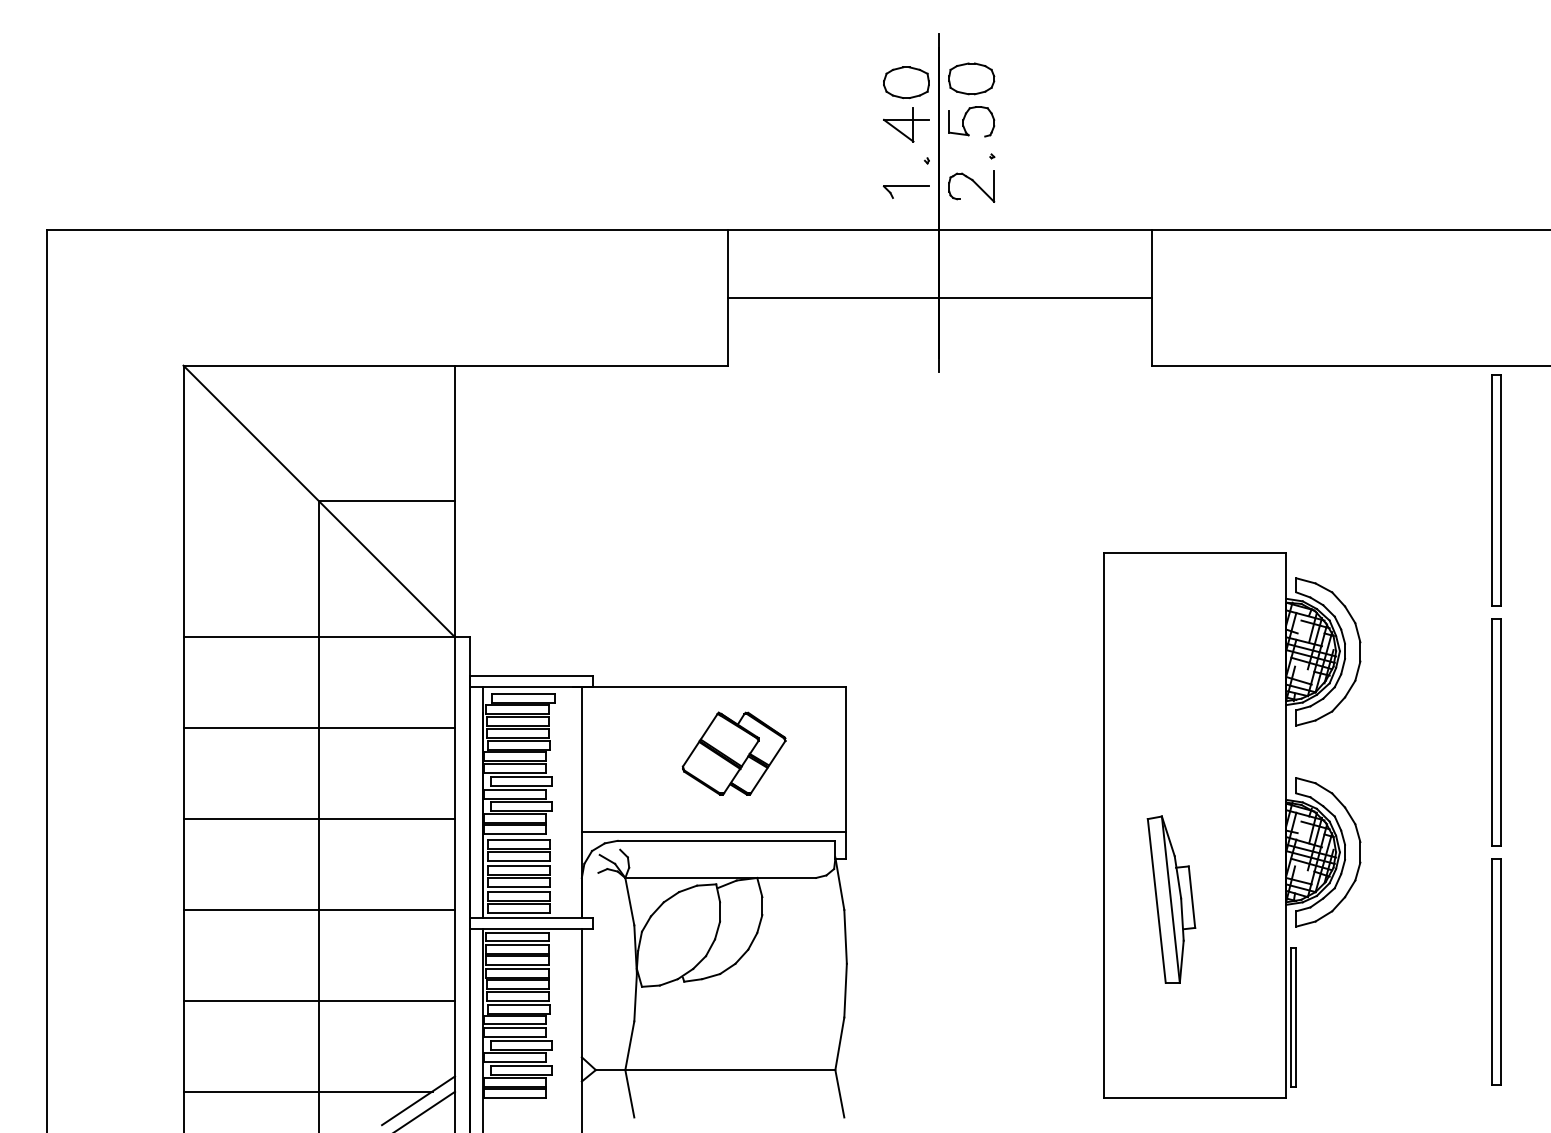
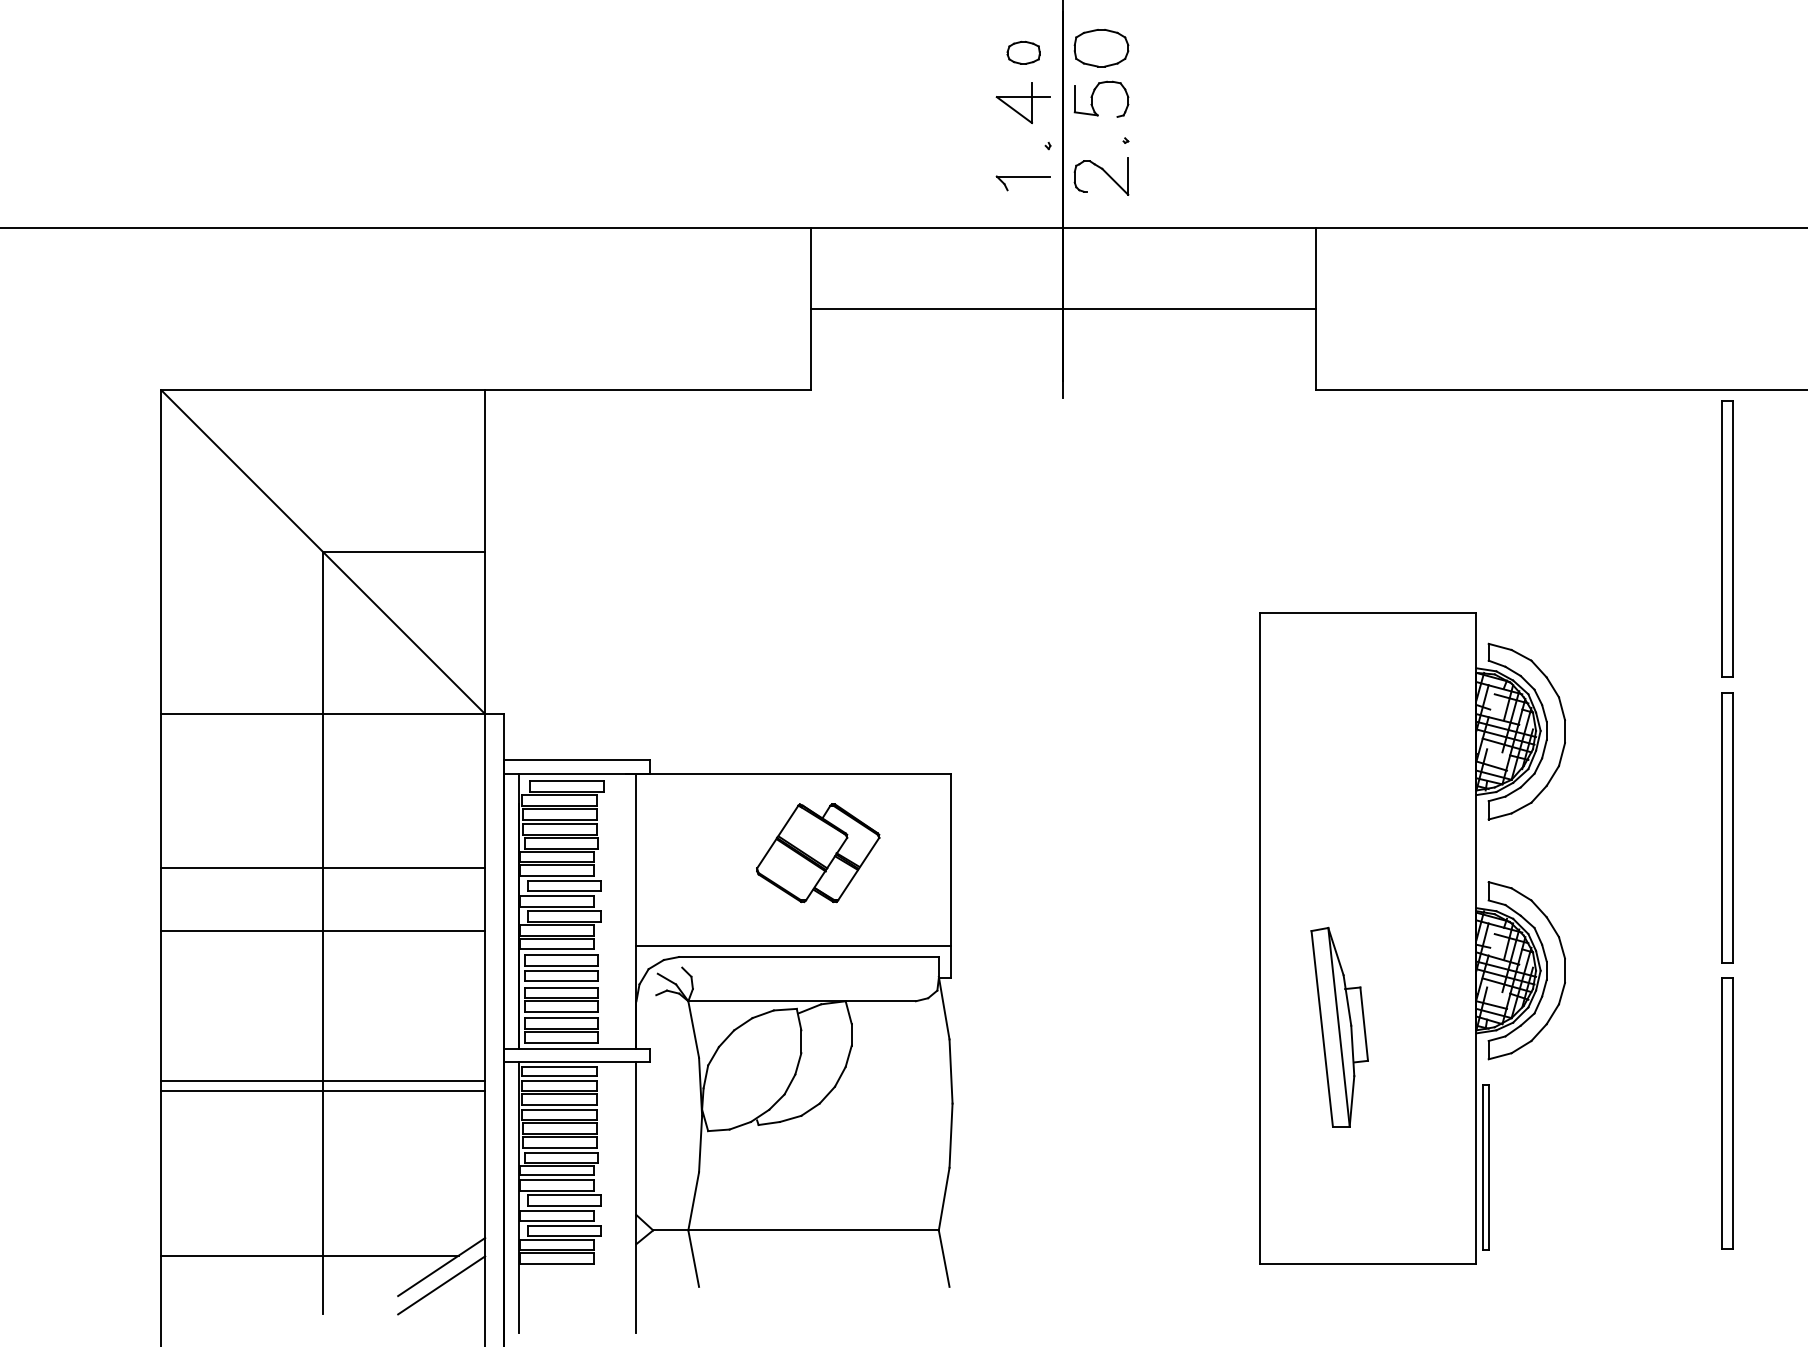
part: (906, 82) -> (1023, 52), size x0.6
line: (319, 728) -> (323, 868), moved
line: (319, 910) -> (323, 1081), moved
line: (319, 1000) -> (323, 1090), moved

